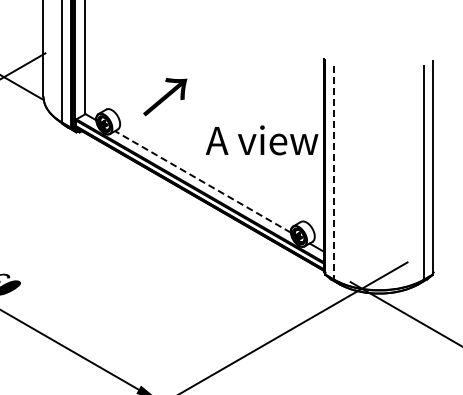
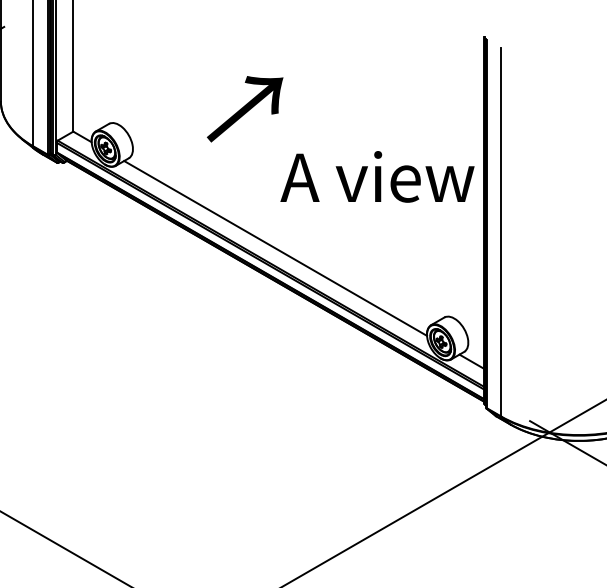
text: (165, 96) -> (245, 108), moved
line: (333, 172) -> (500, 232), dashed -> solid
line: (202, 181) -> (274, 247), dashed -> solid

